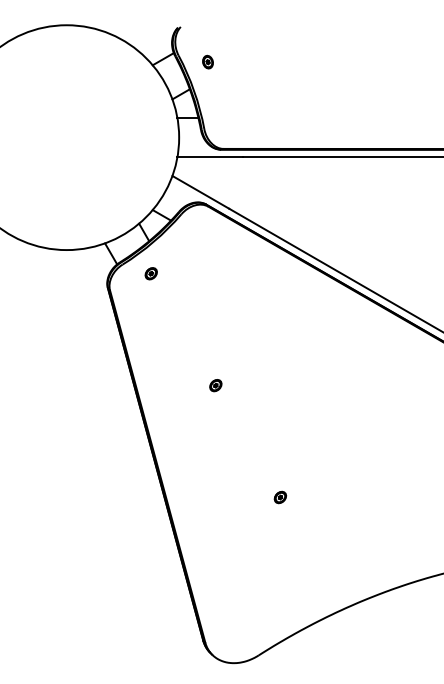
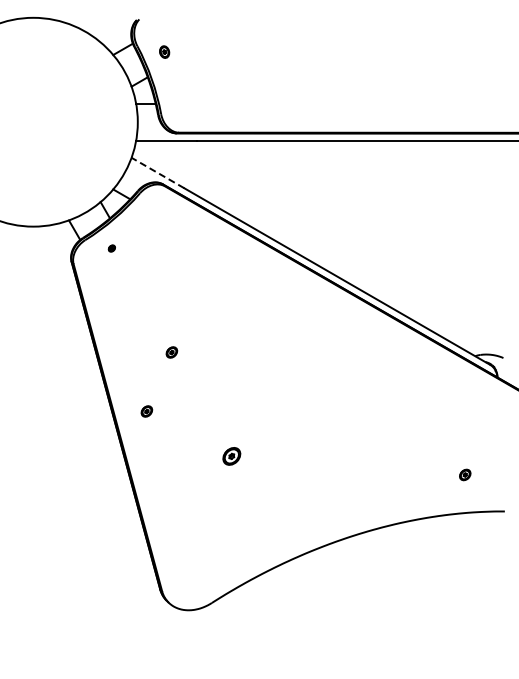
line: (200, 191) -> (157, 172), solid -> dashed
part: (150, 273) -> (111, 248), size x0.6
part: (188, 449) -> (146, 411), added
part: (280, 497) -> (231, 456), size x1.6

